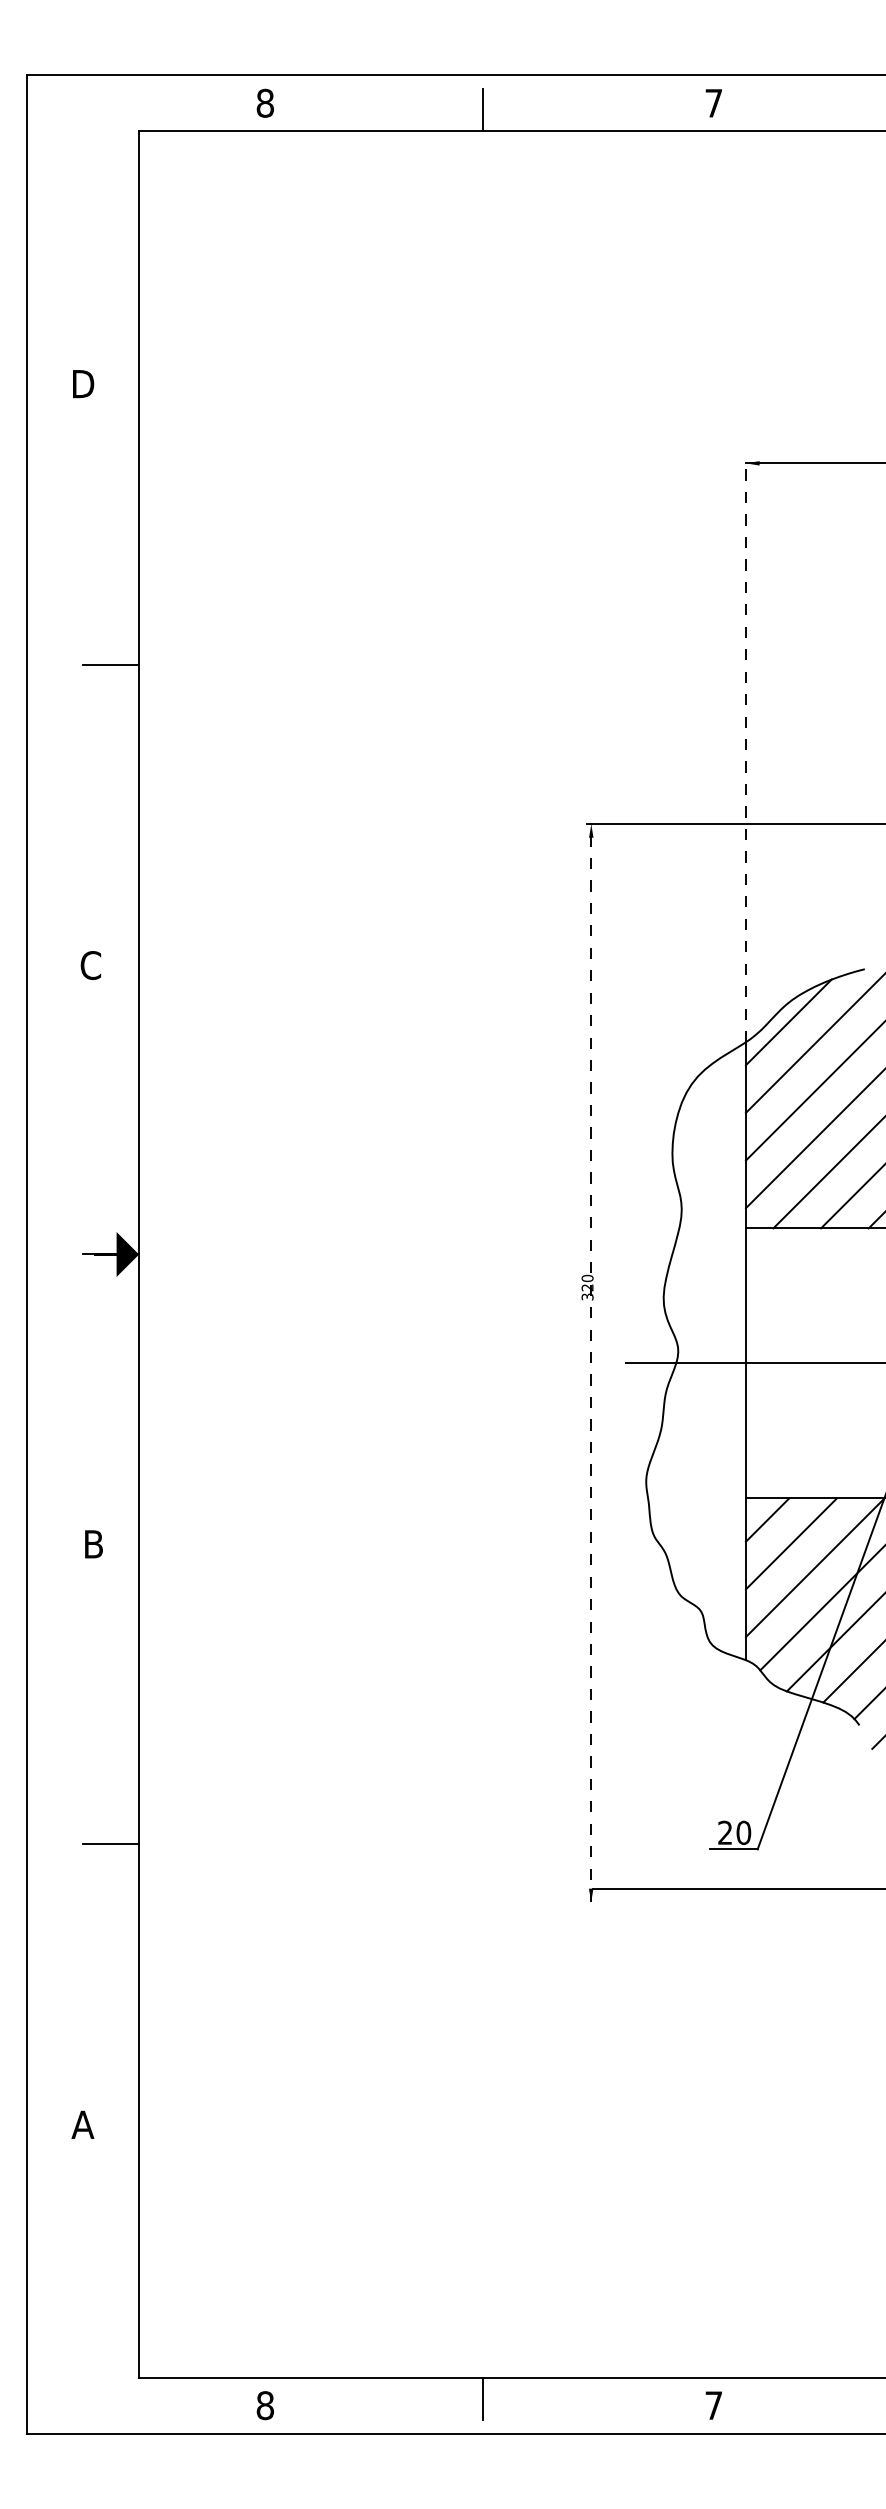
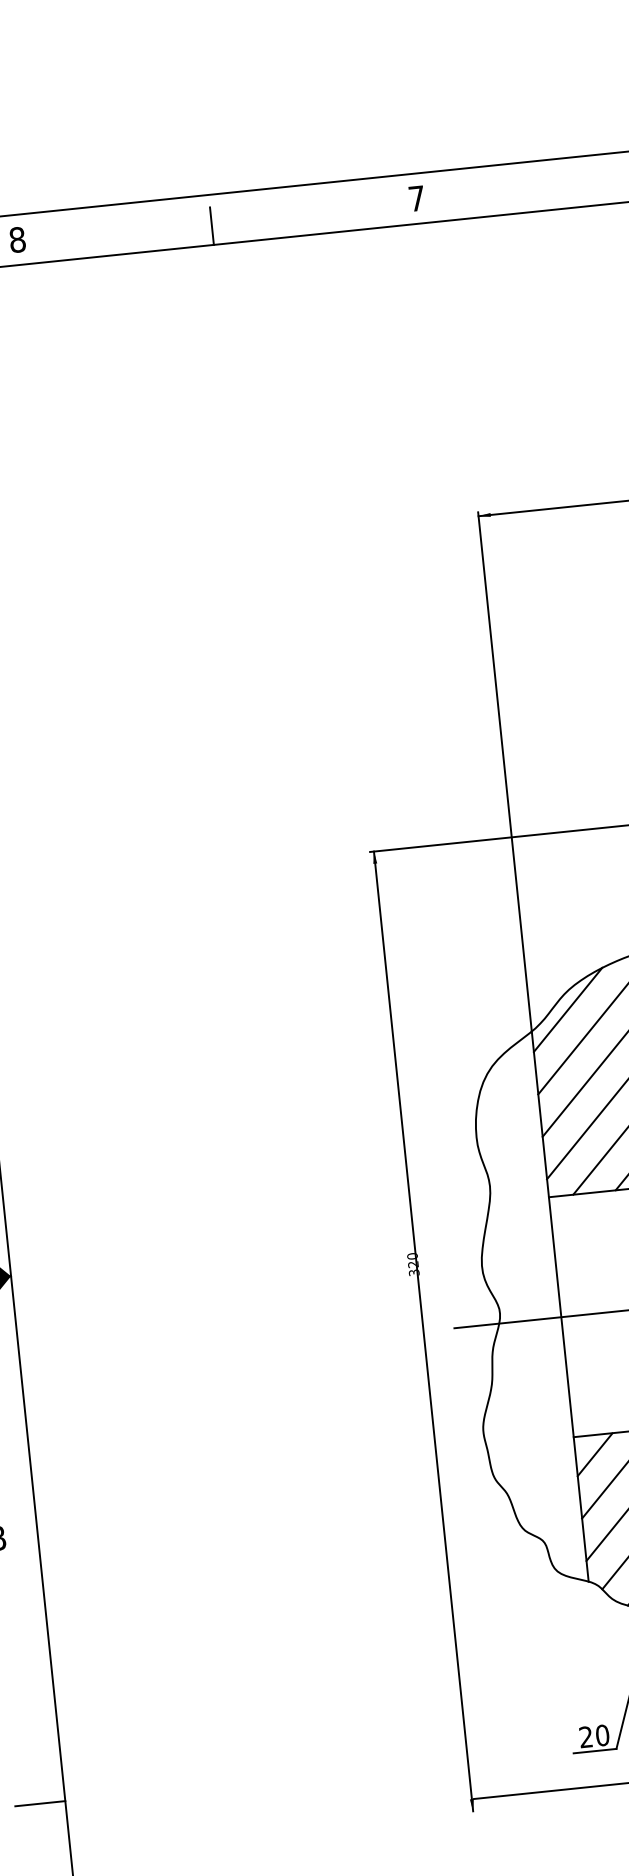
line: (745, 750) -> (504, 771), dashed -> solid
line: (591, 1362) -> (423, 1330), dashed -> solid

